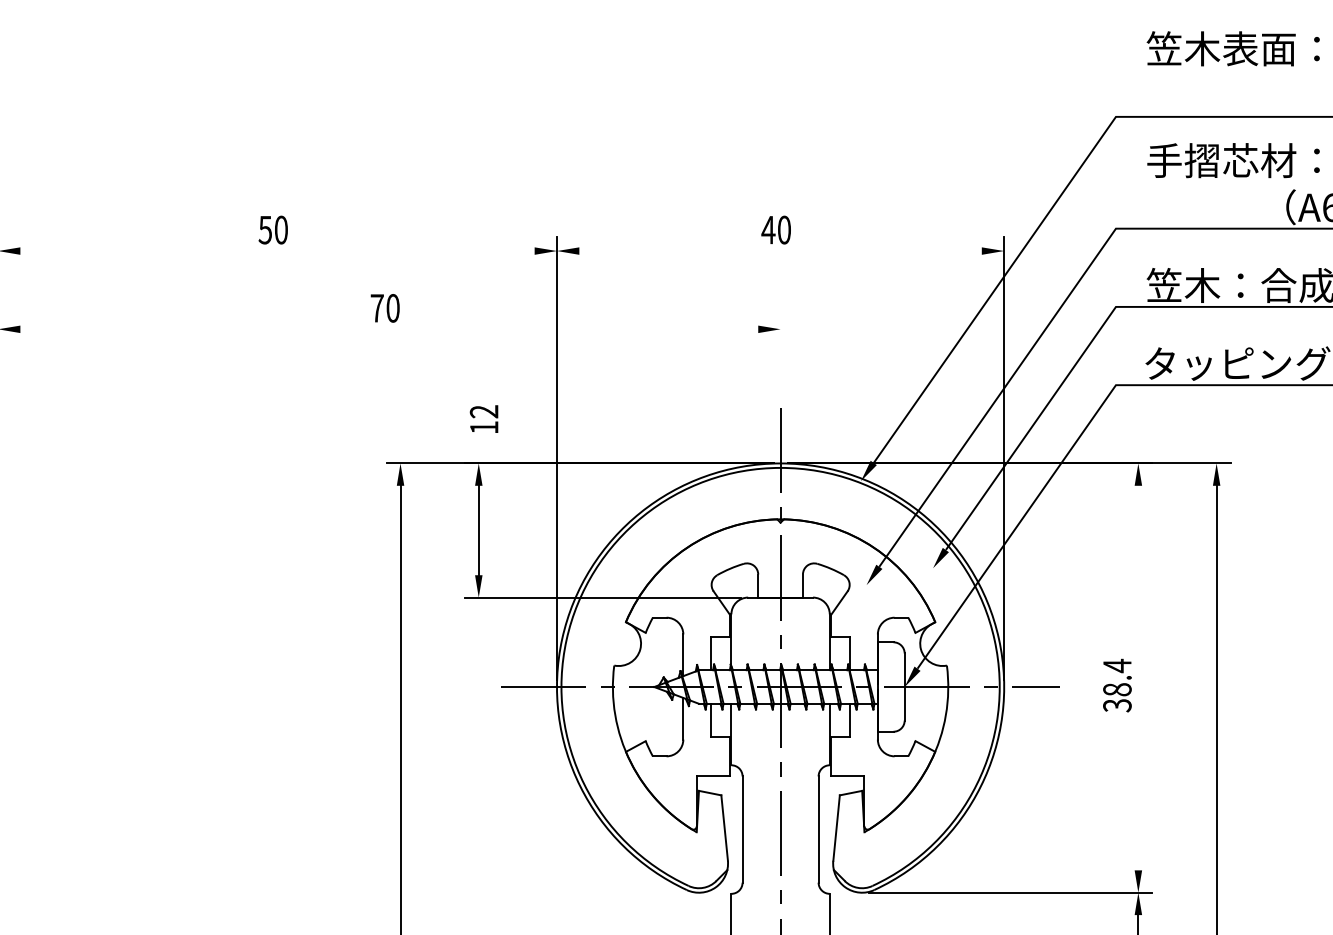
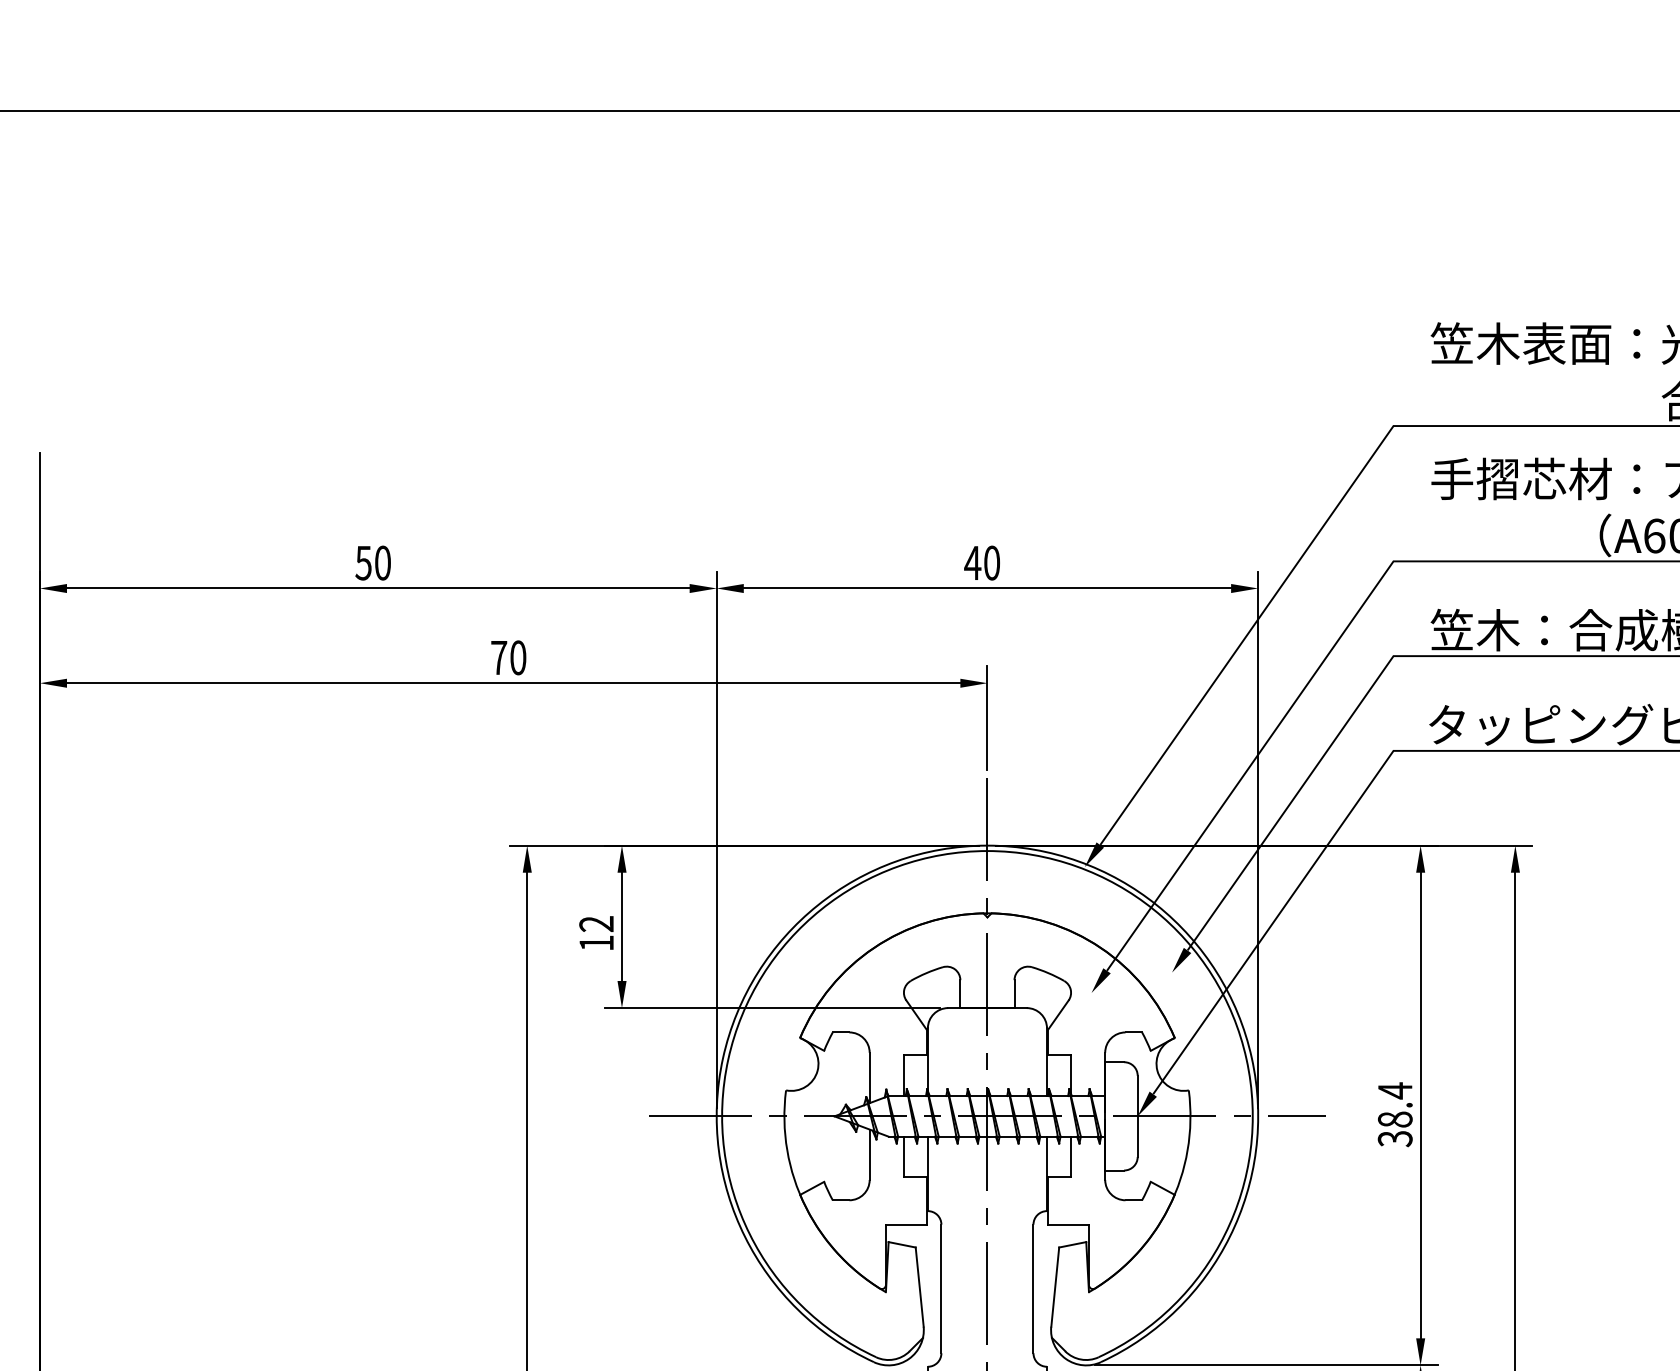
line: (277, 251) -> (378, 588), added
line: (780, 251) -> (987, 588), added
line: (389, 329) -> (513, 683), added
line: (780, 357) -> (987, 717), added
text: (484, 418) -> (596, 932), moved
line: (1138, 678) -> (1420, 1105), added

